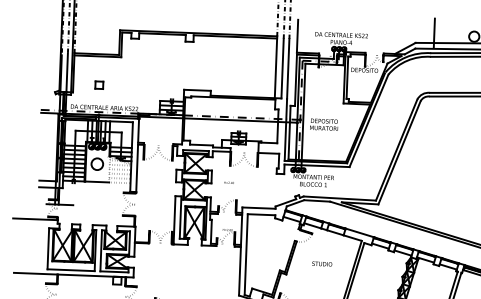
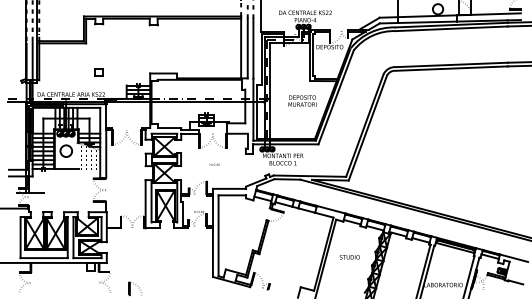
part: (98, 85) -> (98, 72), moved
text: (324, 124) -> (302, 100), moved
text: (228, 182) -> (214, 164), moved
text: (321, 264) -> (349, 257), moved

